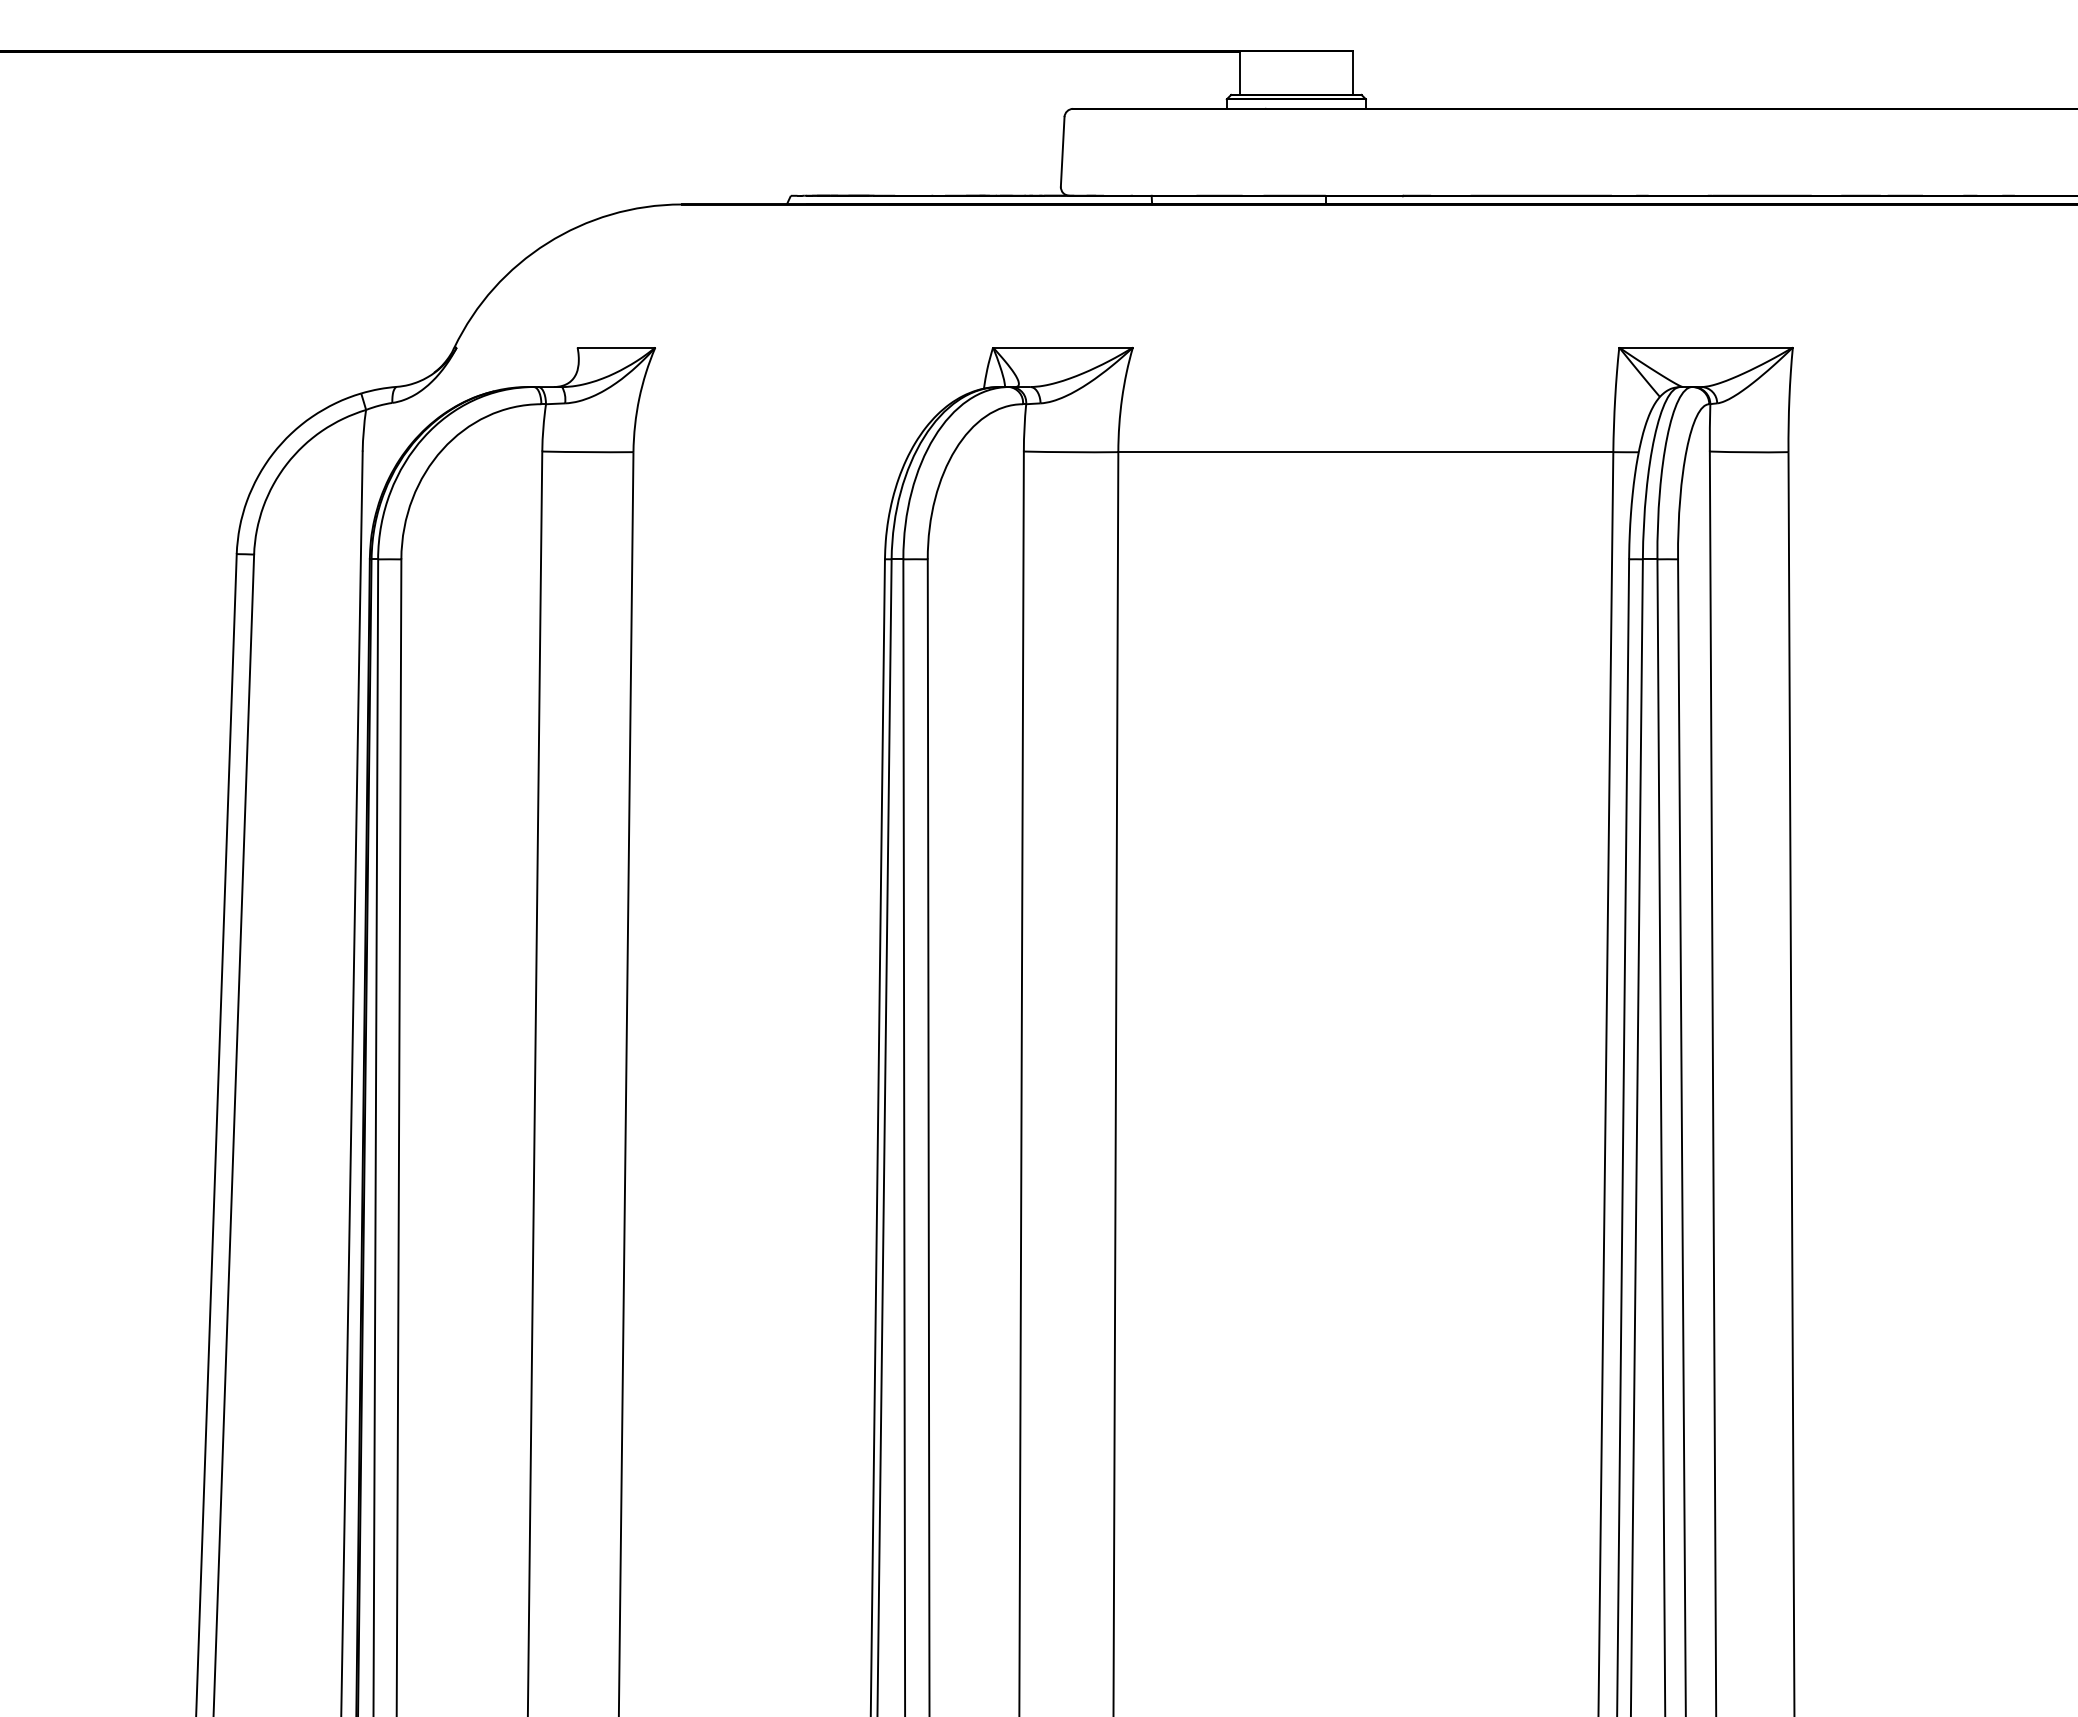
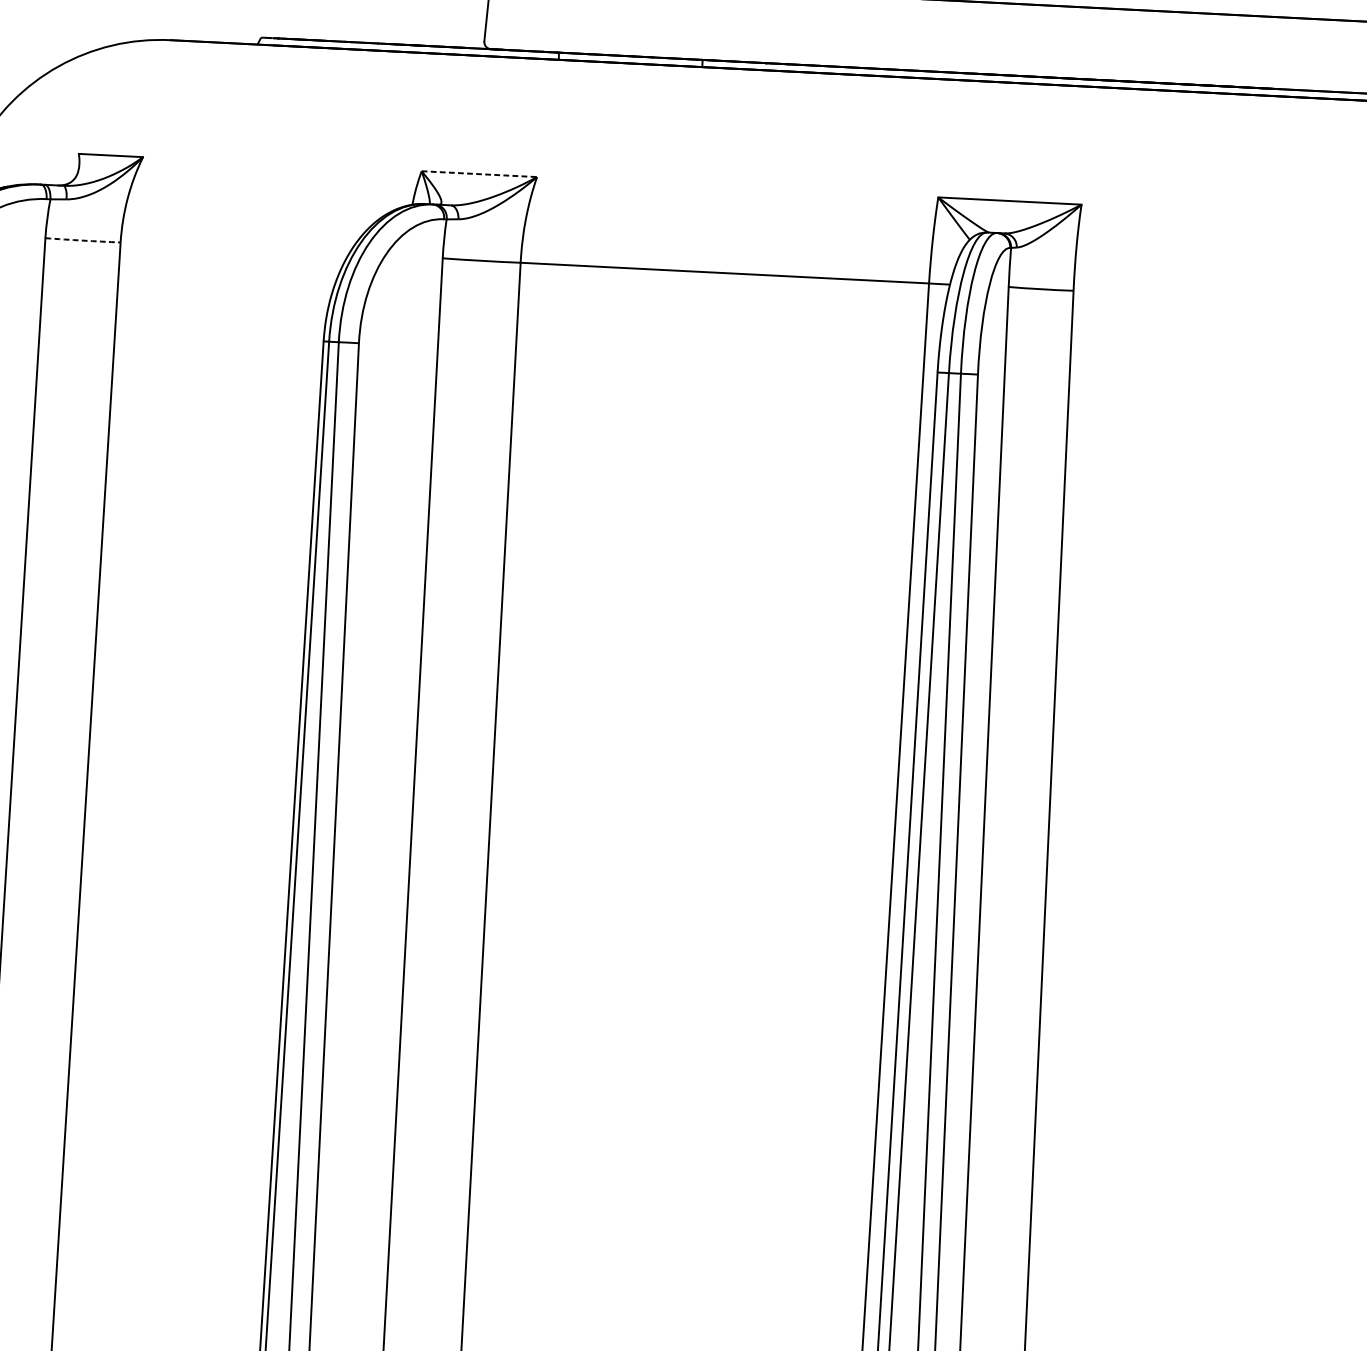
line: (1063, 347) -> (479, 174), solid -> dashed
arc: (587, 452) -> (82, 240), solid -> dashed

